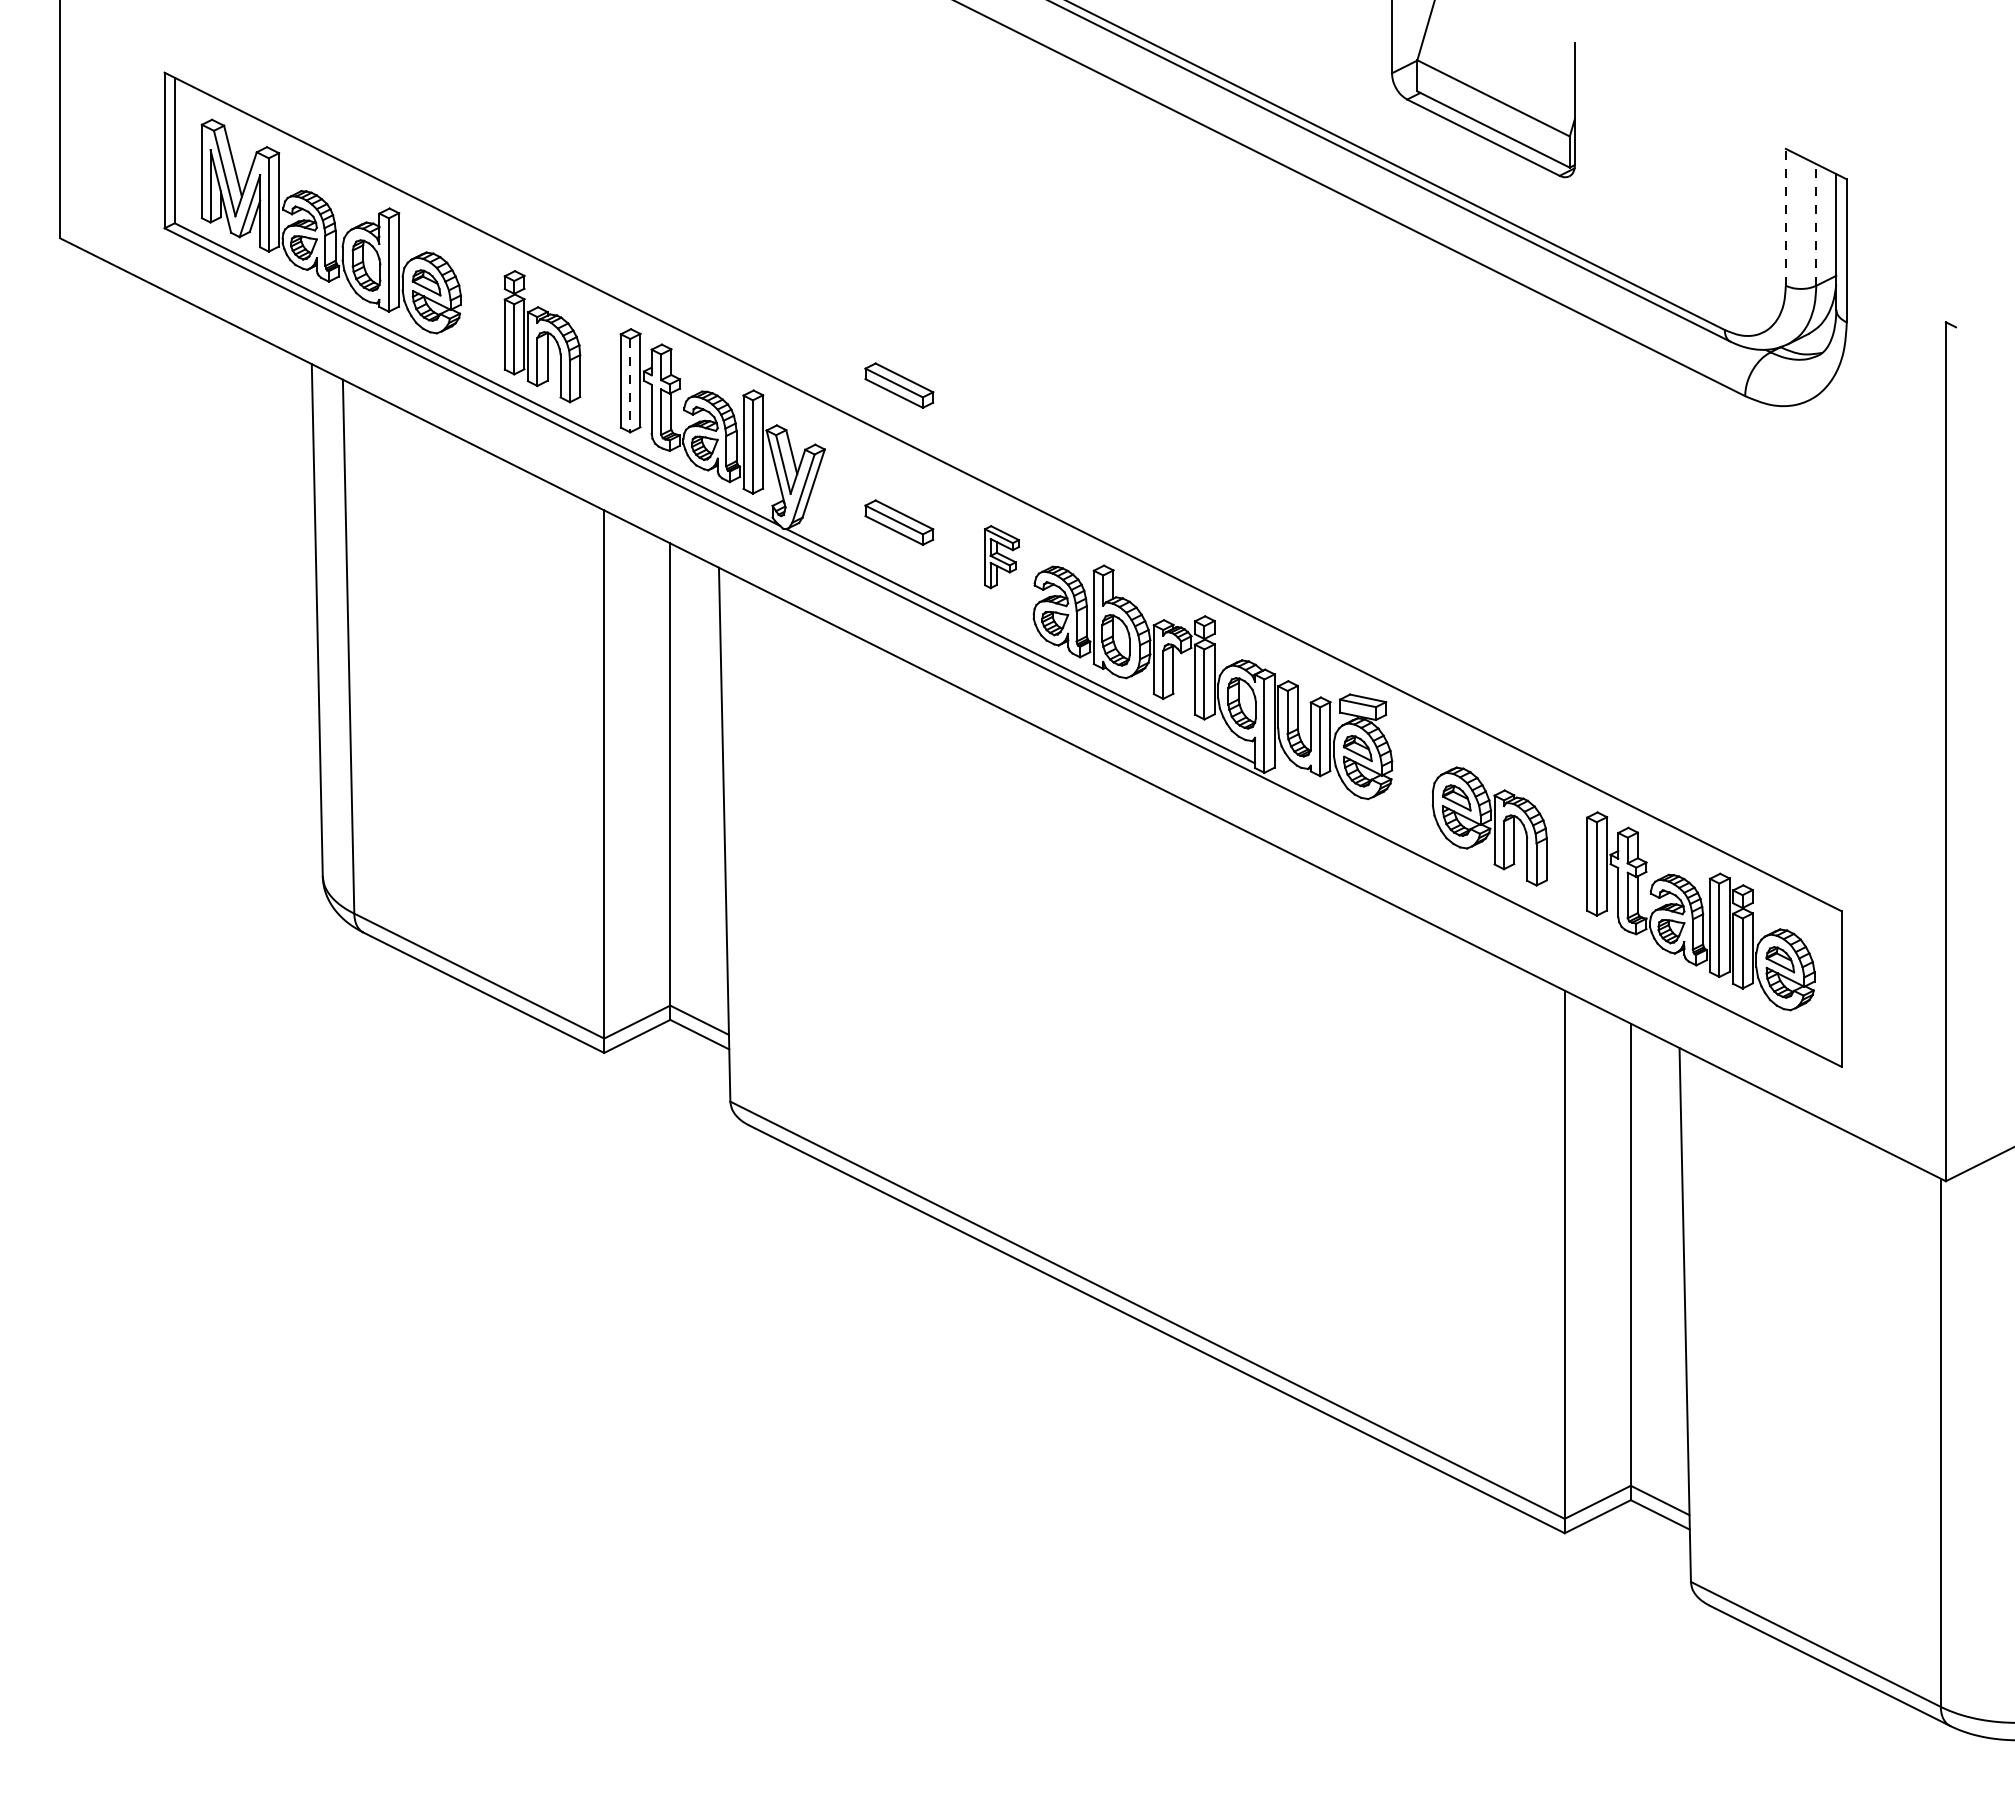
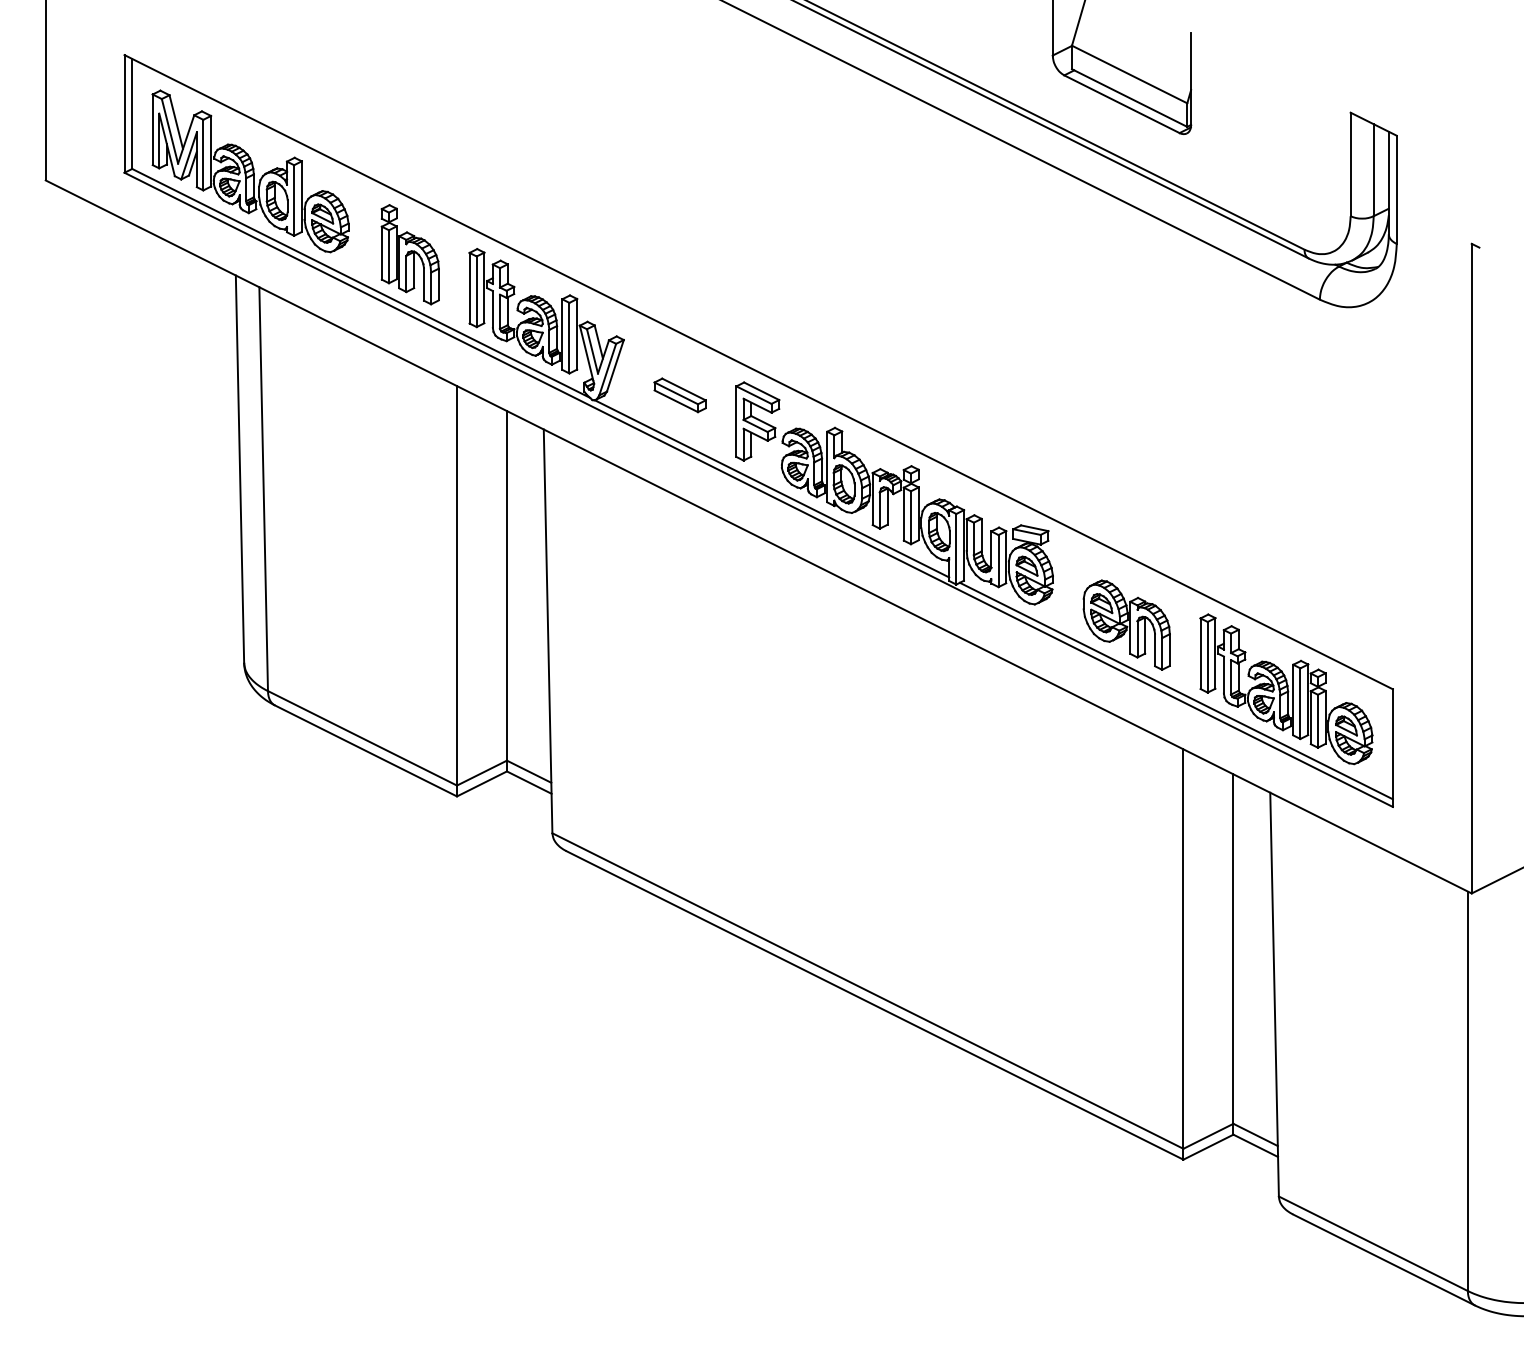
line: (1785, 216) -> (1350, 163), dashed -> solid
line: (1816, 224) -> (1373, 169), dashed -> solid
line: (630, 385) -> (476, 291), dashed -> solid
part: (899, 385) -> (680, 291), removed
part: (1001, 556) -> (757, 420), size x1.67
line: (1555, 913) -> (1176, 690), added

